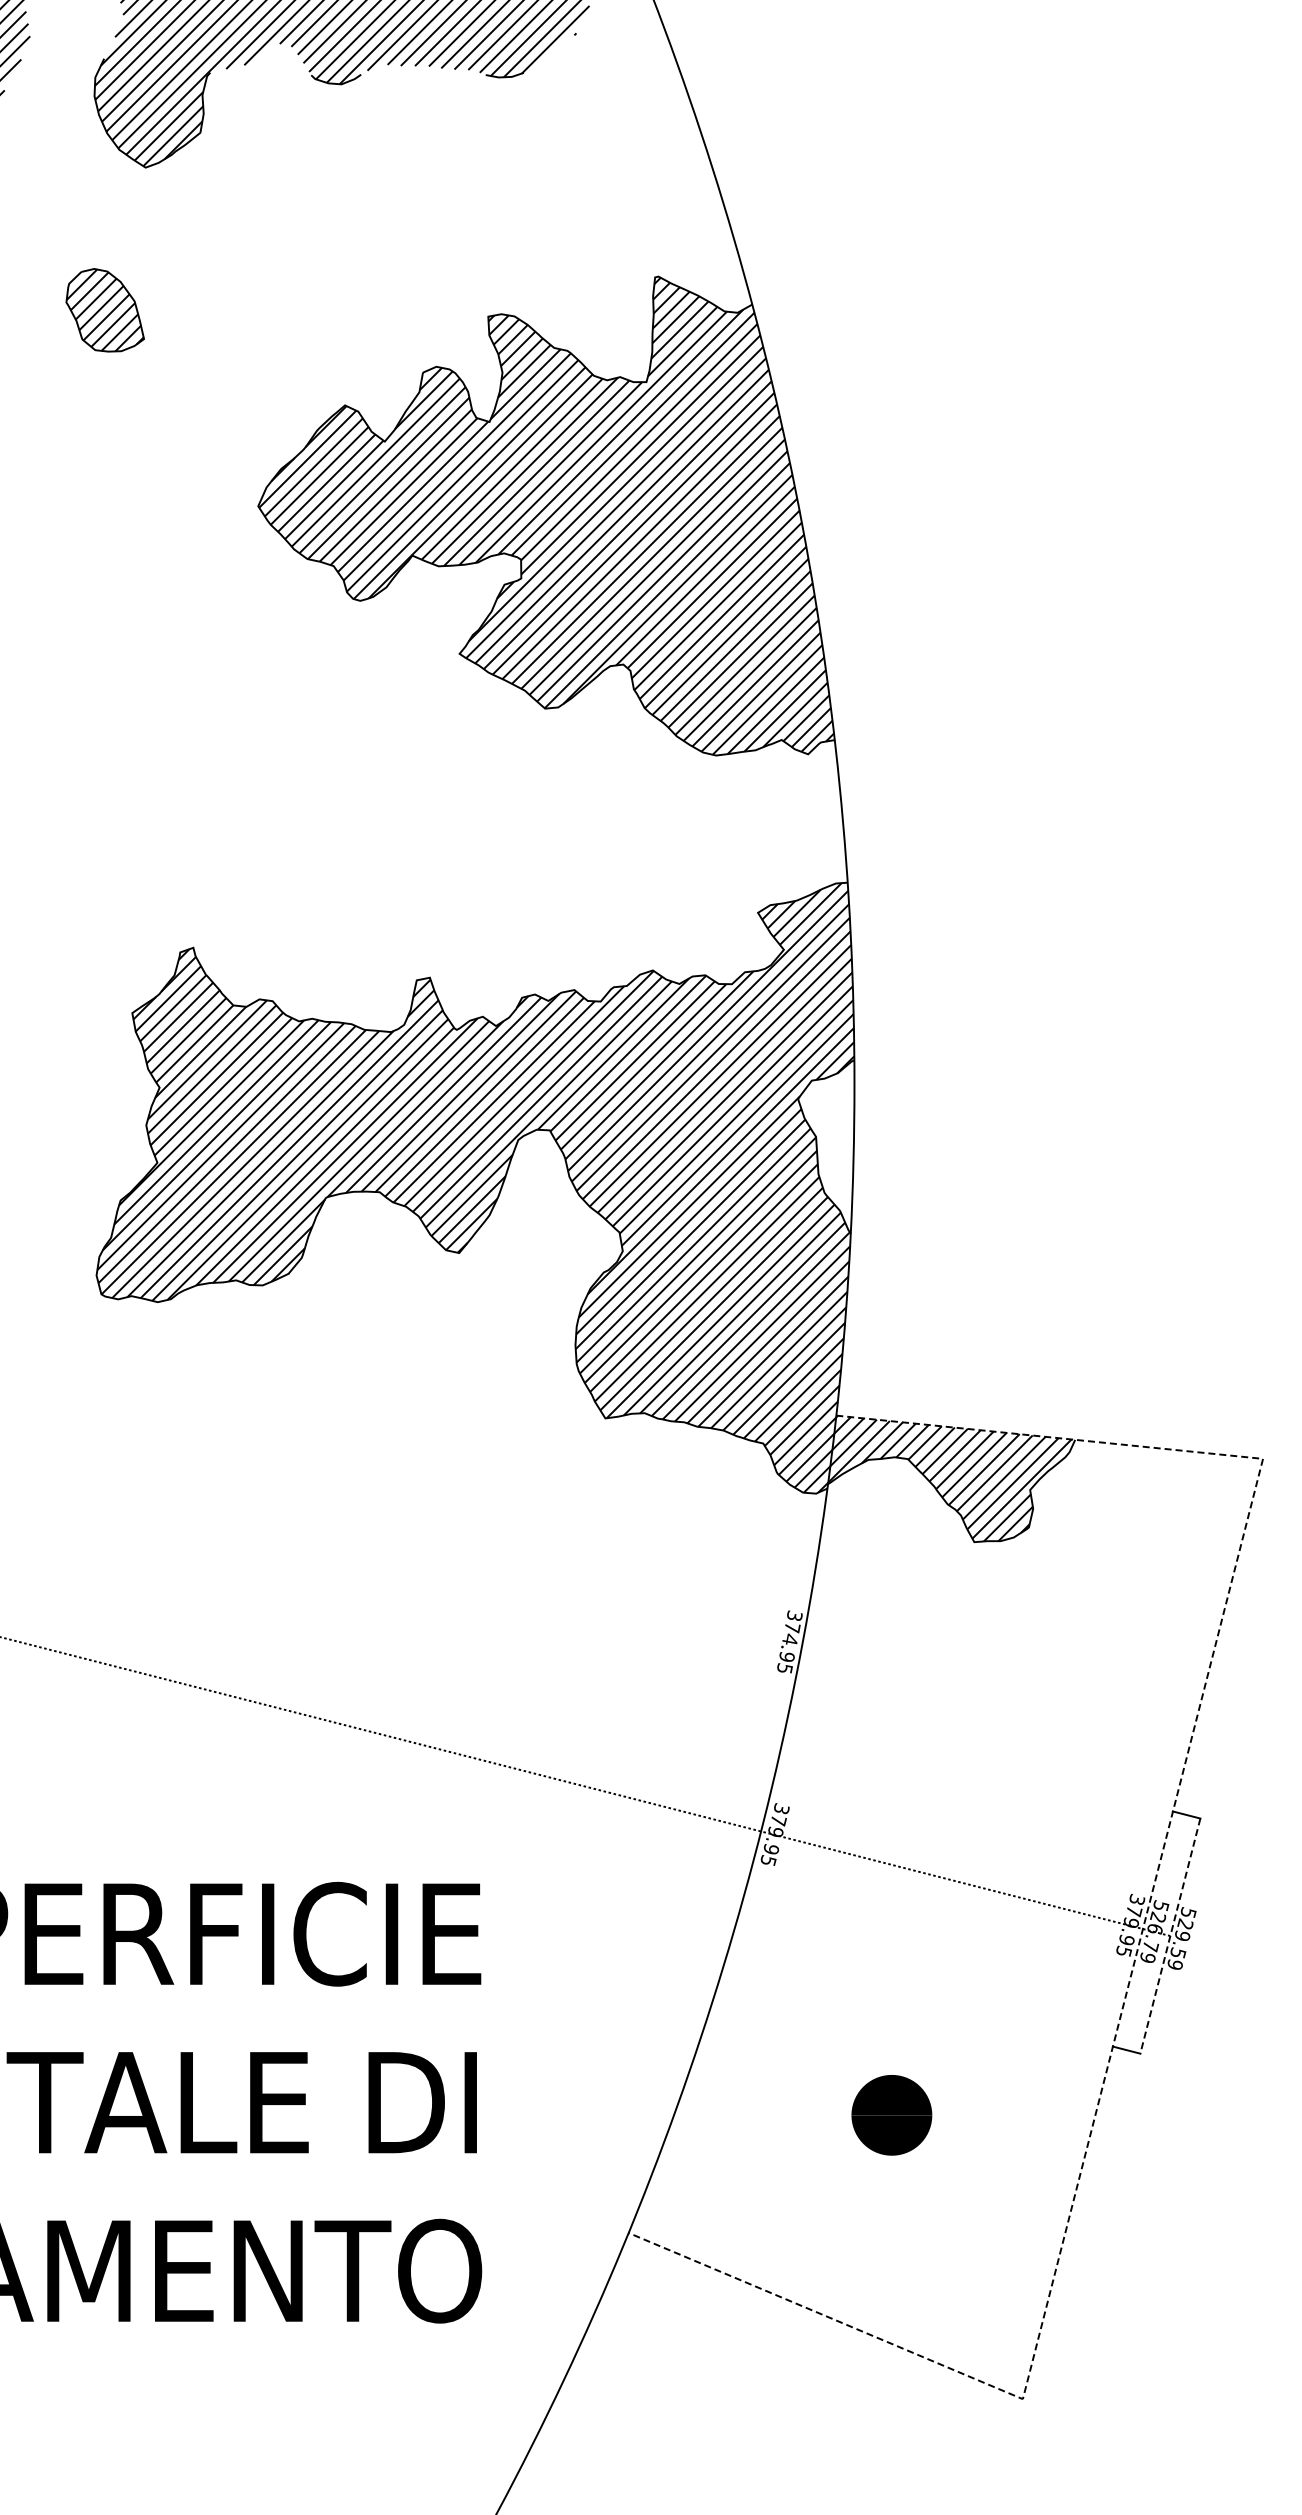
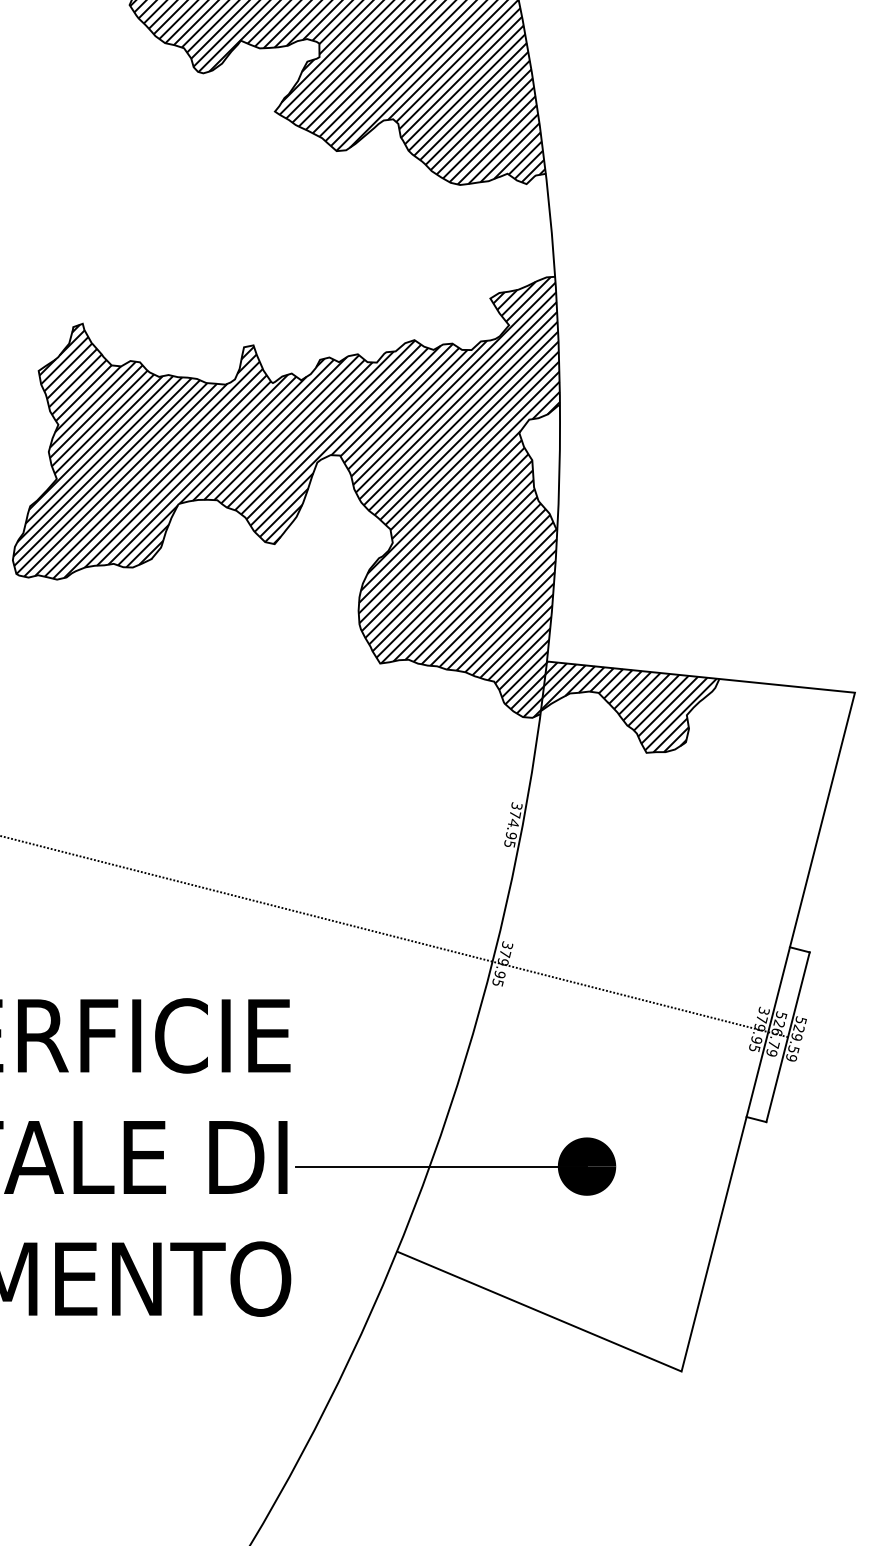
line: (1143, 1928) -> (768, 1031), dashed -> solid
line: (1170, 1936) -> (788, 1037), dashed -> solid
line: (690, 2115) -> (441, 1166), added

